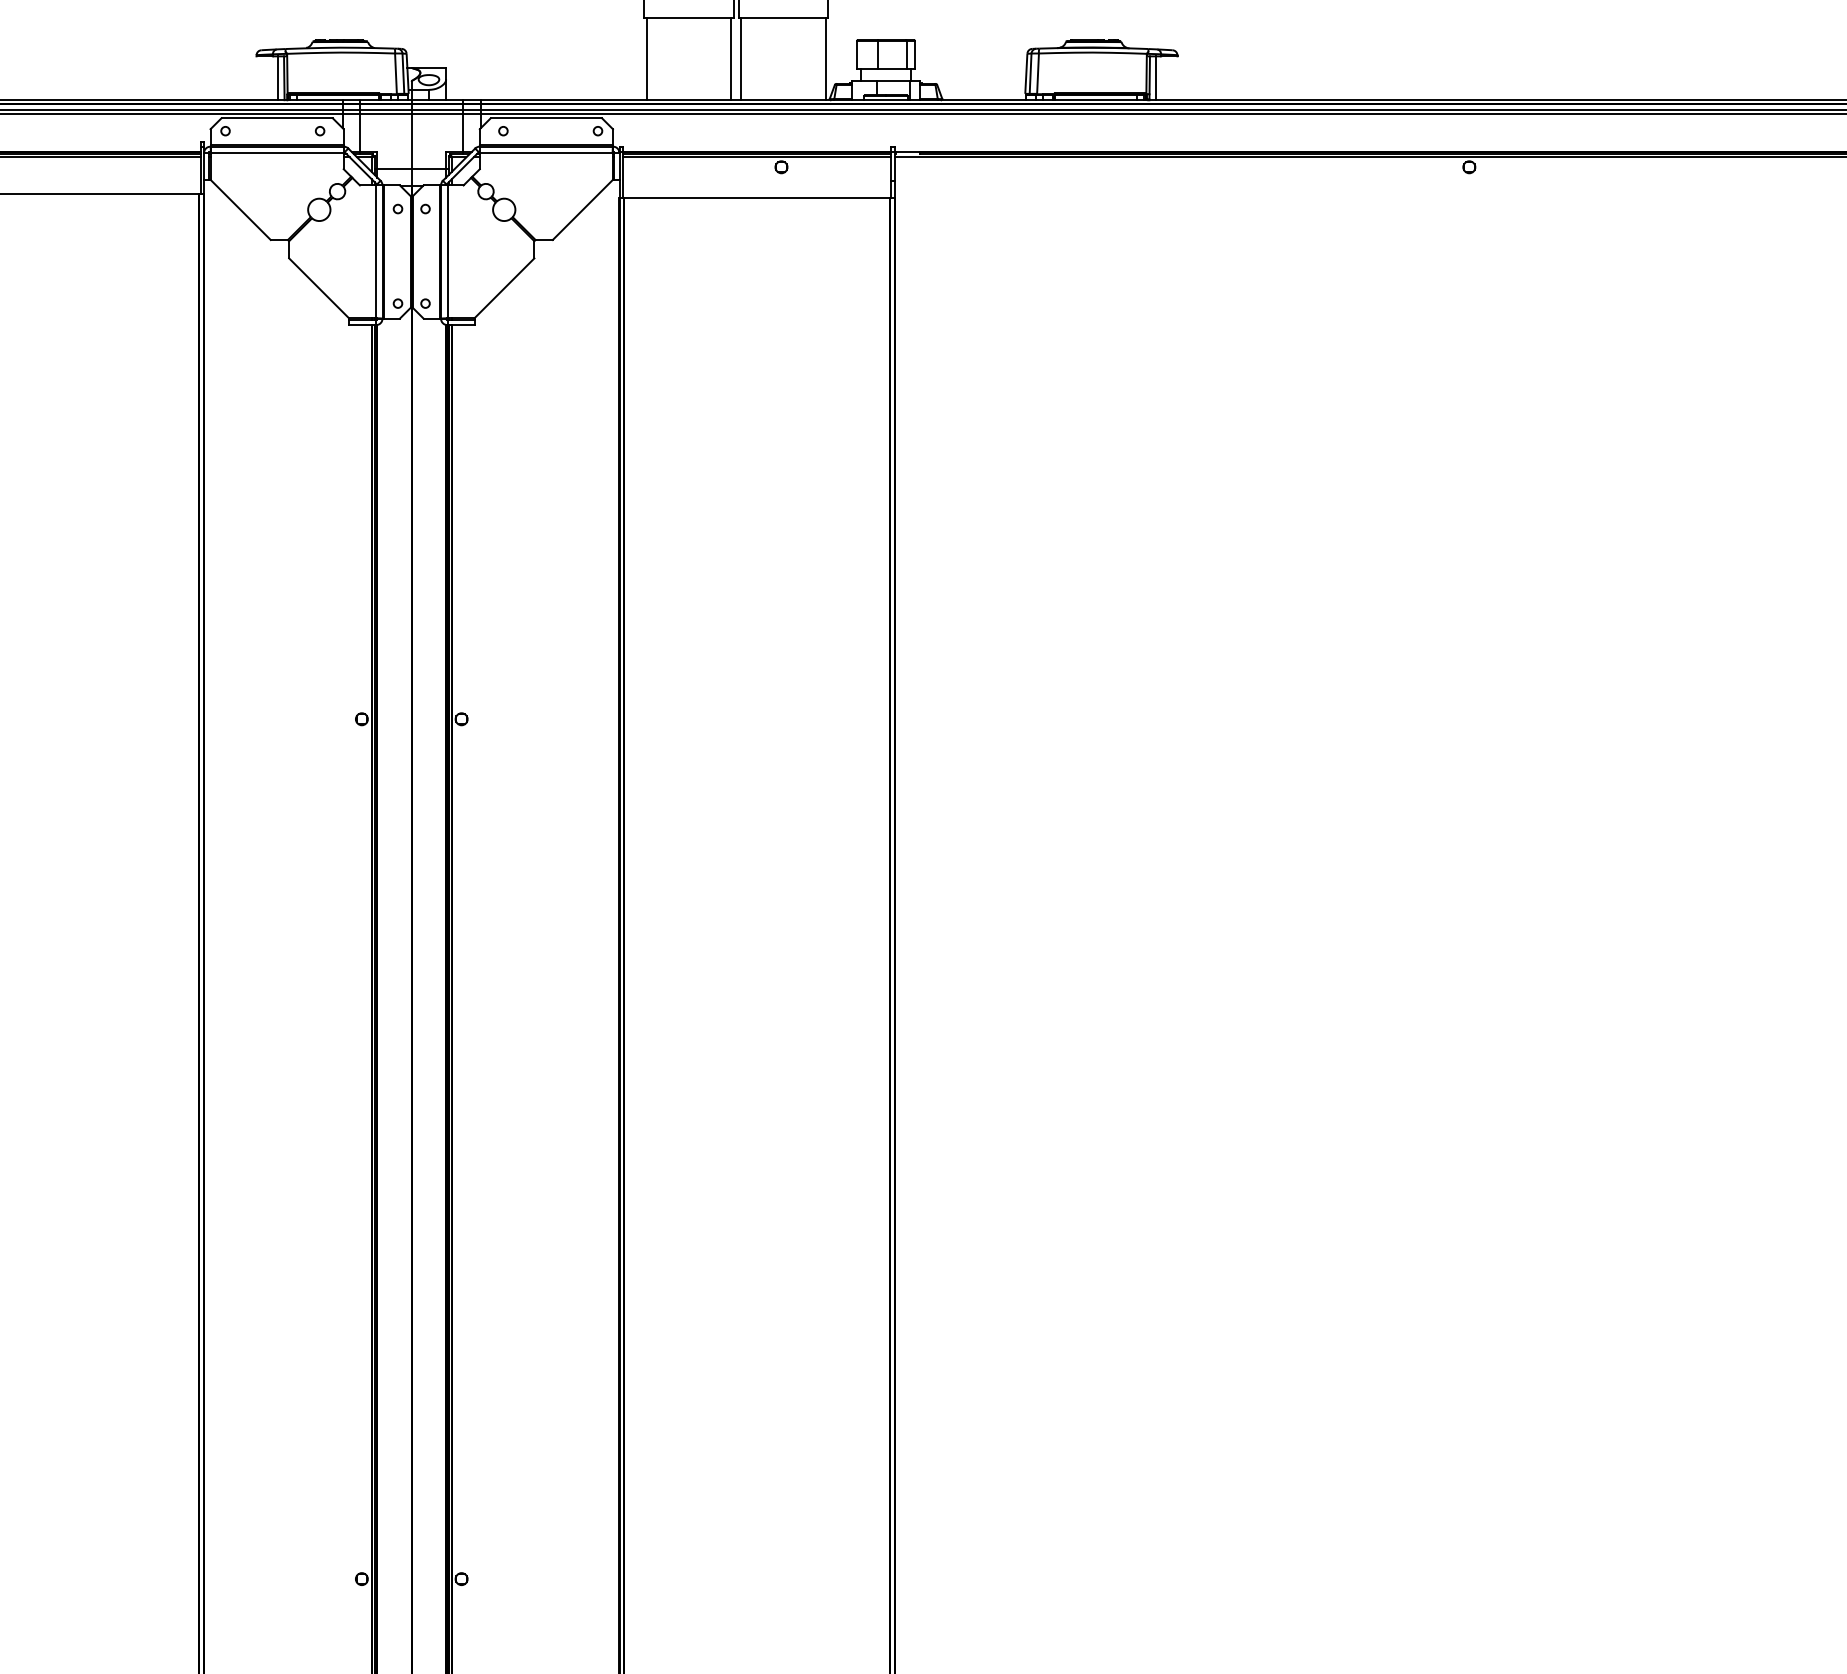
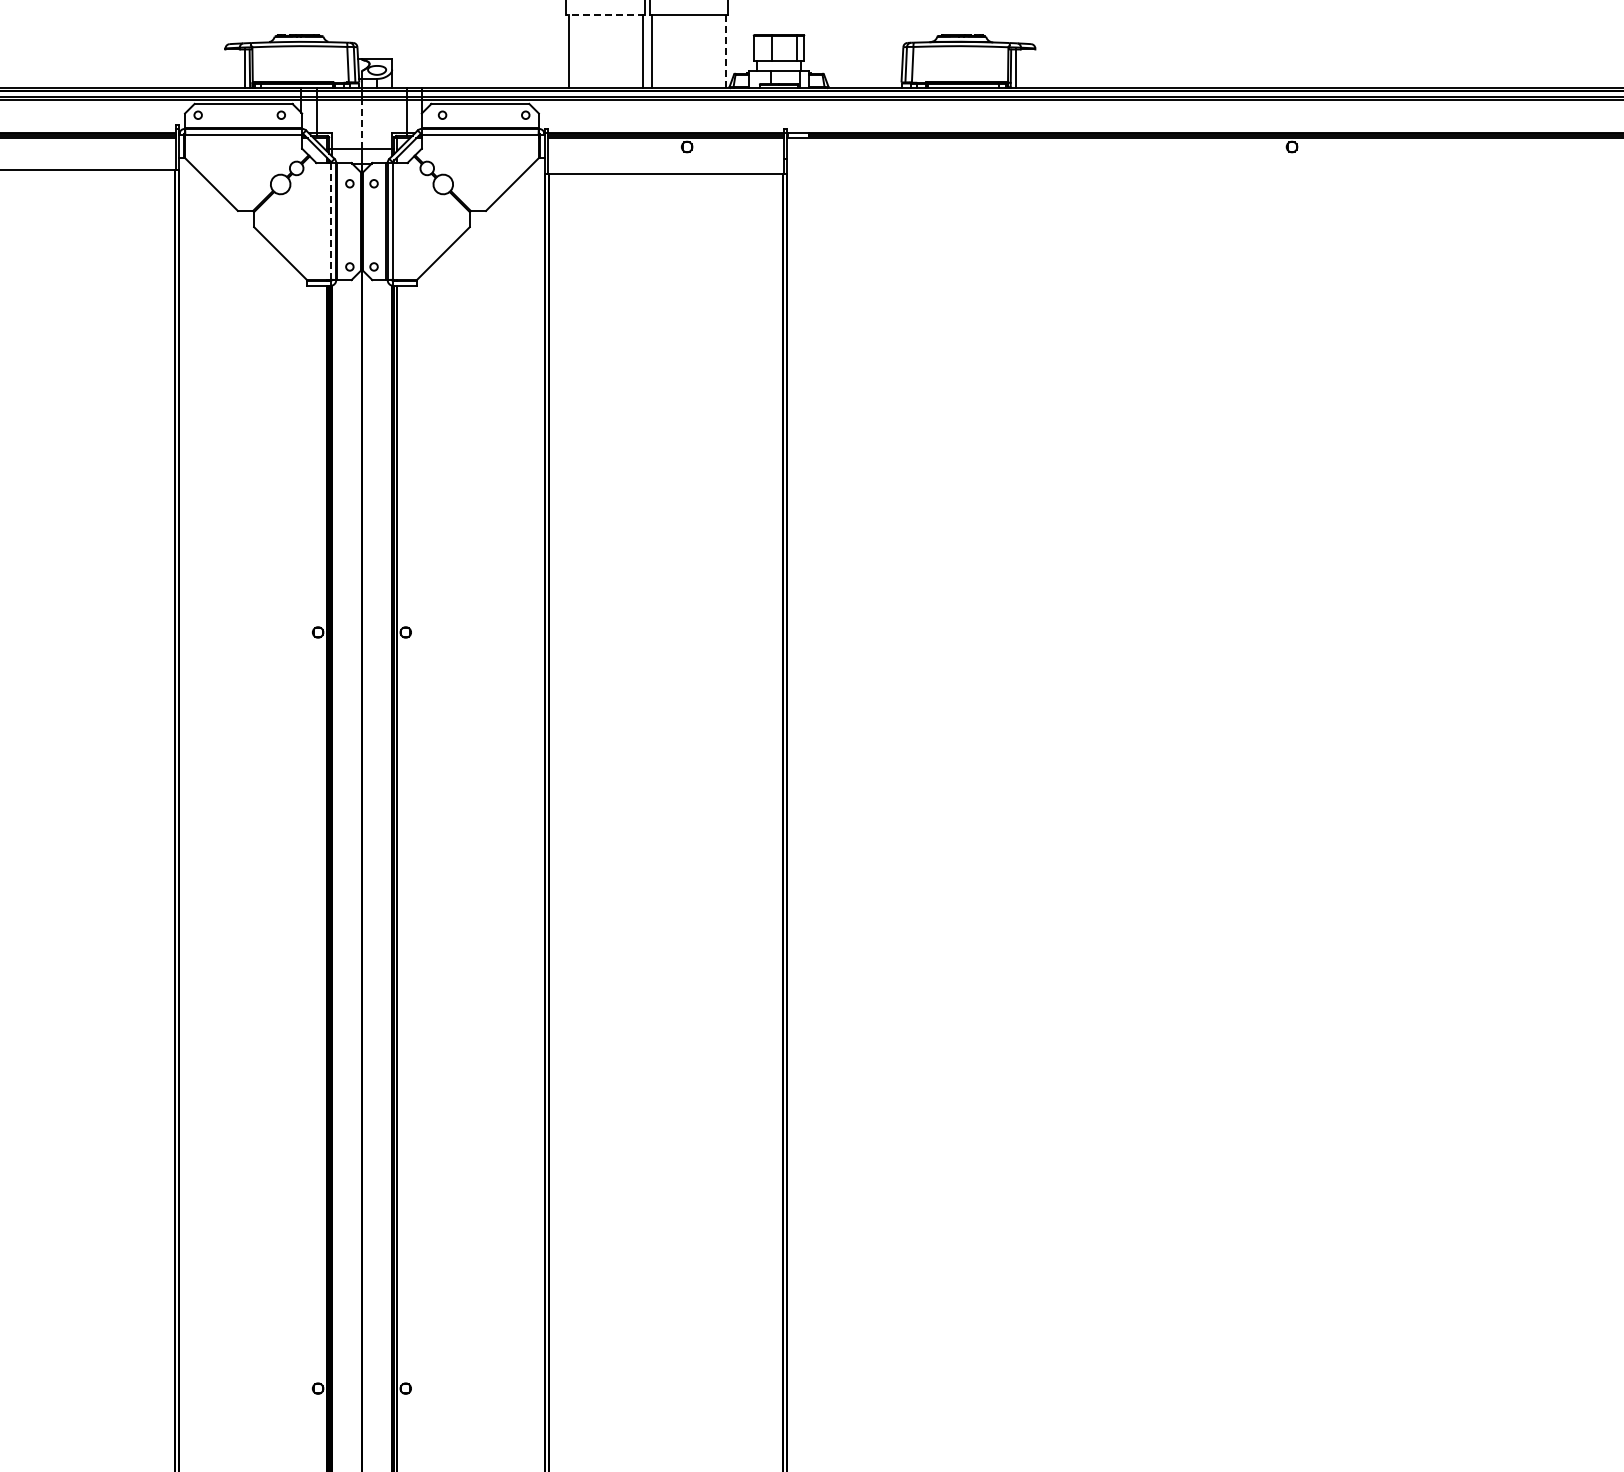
line: (688, 17) -> (605, 15), solid -> dashed
line: (825, 58) -> (725, 51), solid -> dashed
line: (411, 140) -> (361, 123), solid -> dashed
line: (375, 251) -> (330, 221), solid -> dashed

